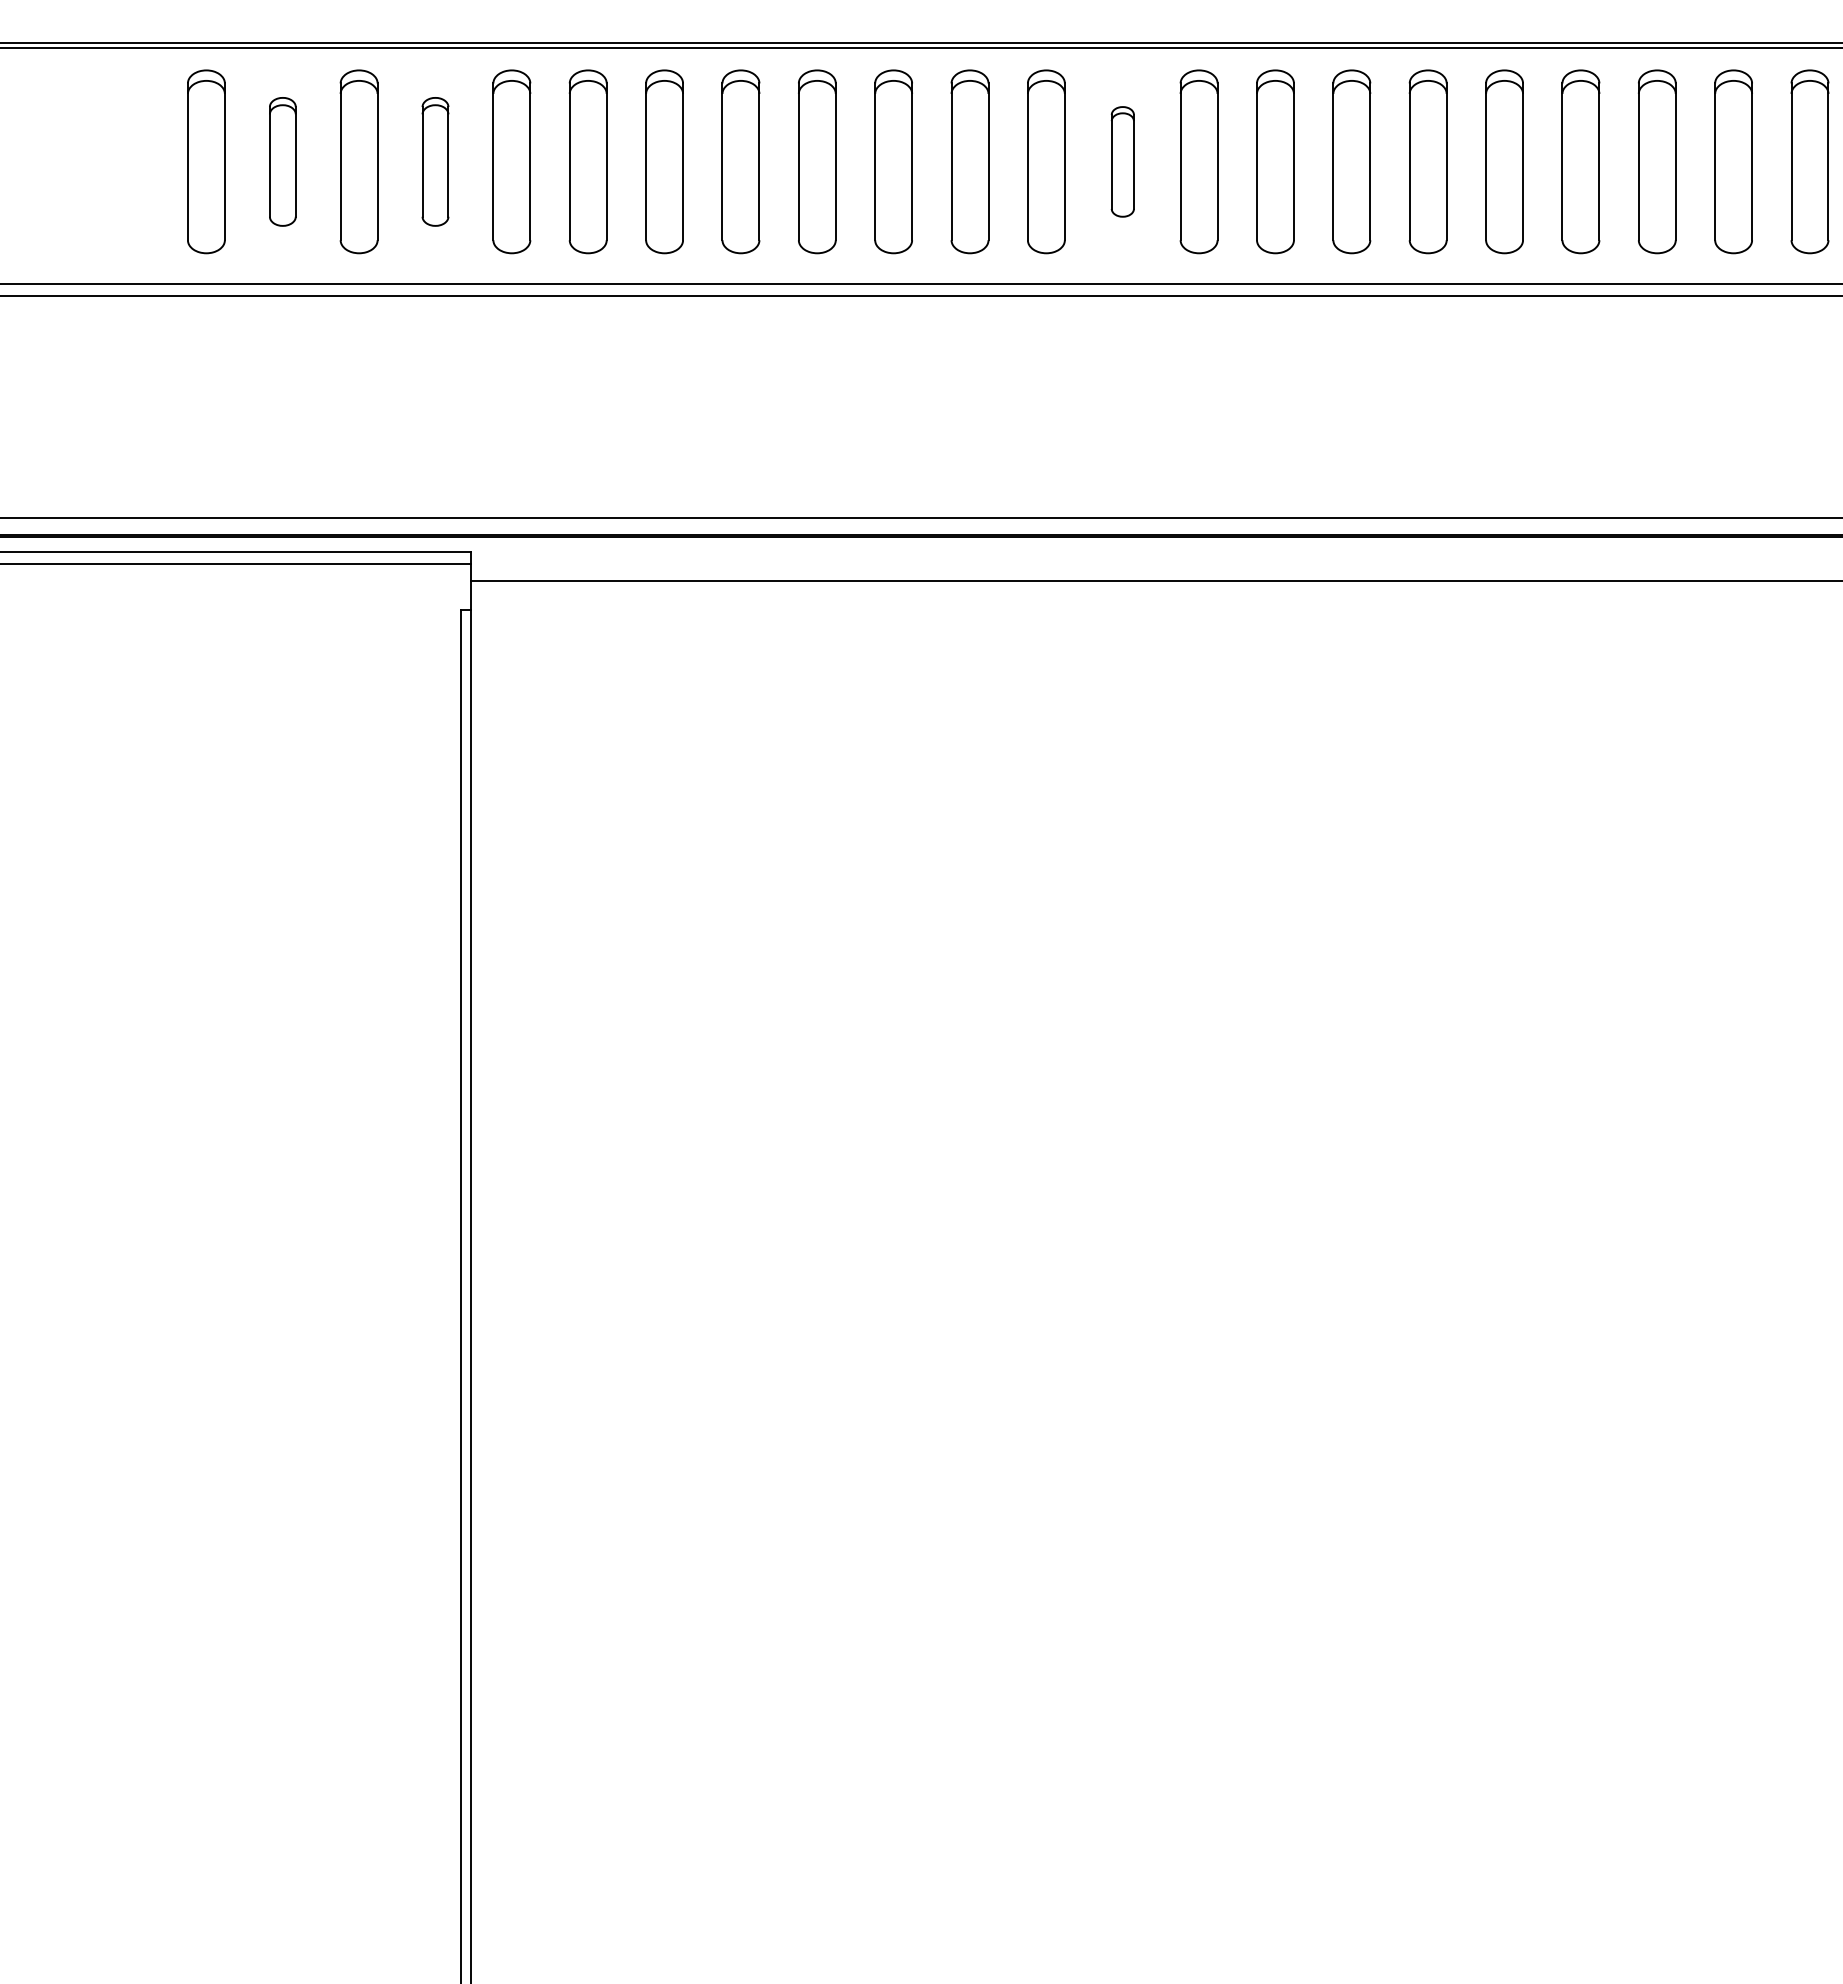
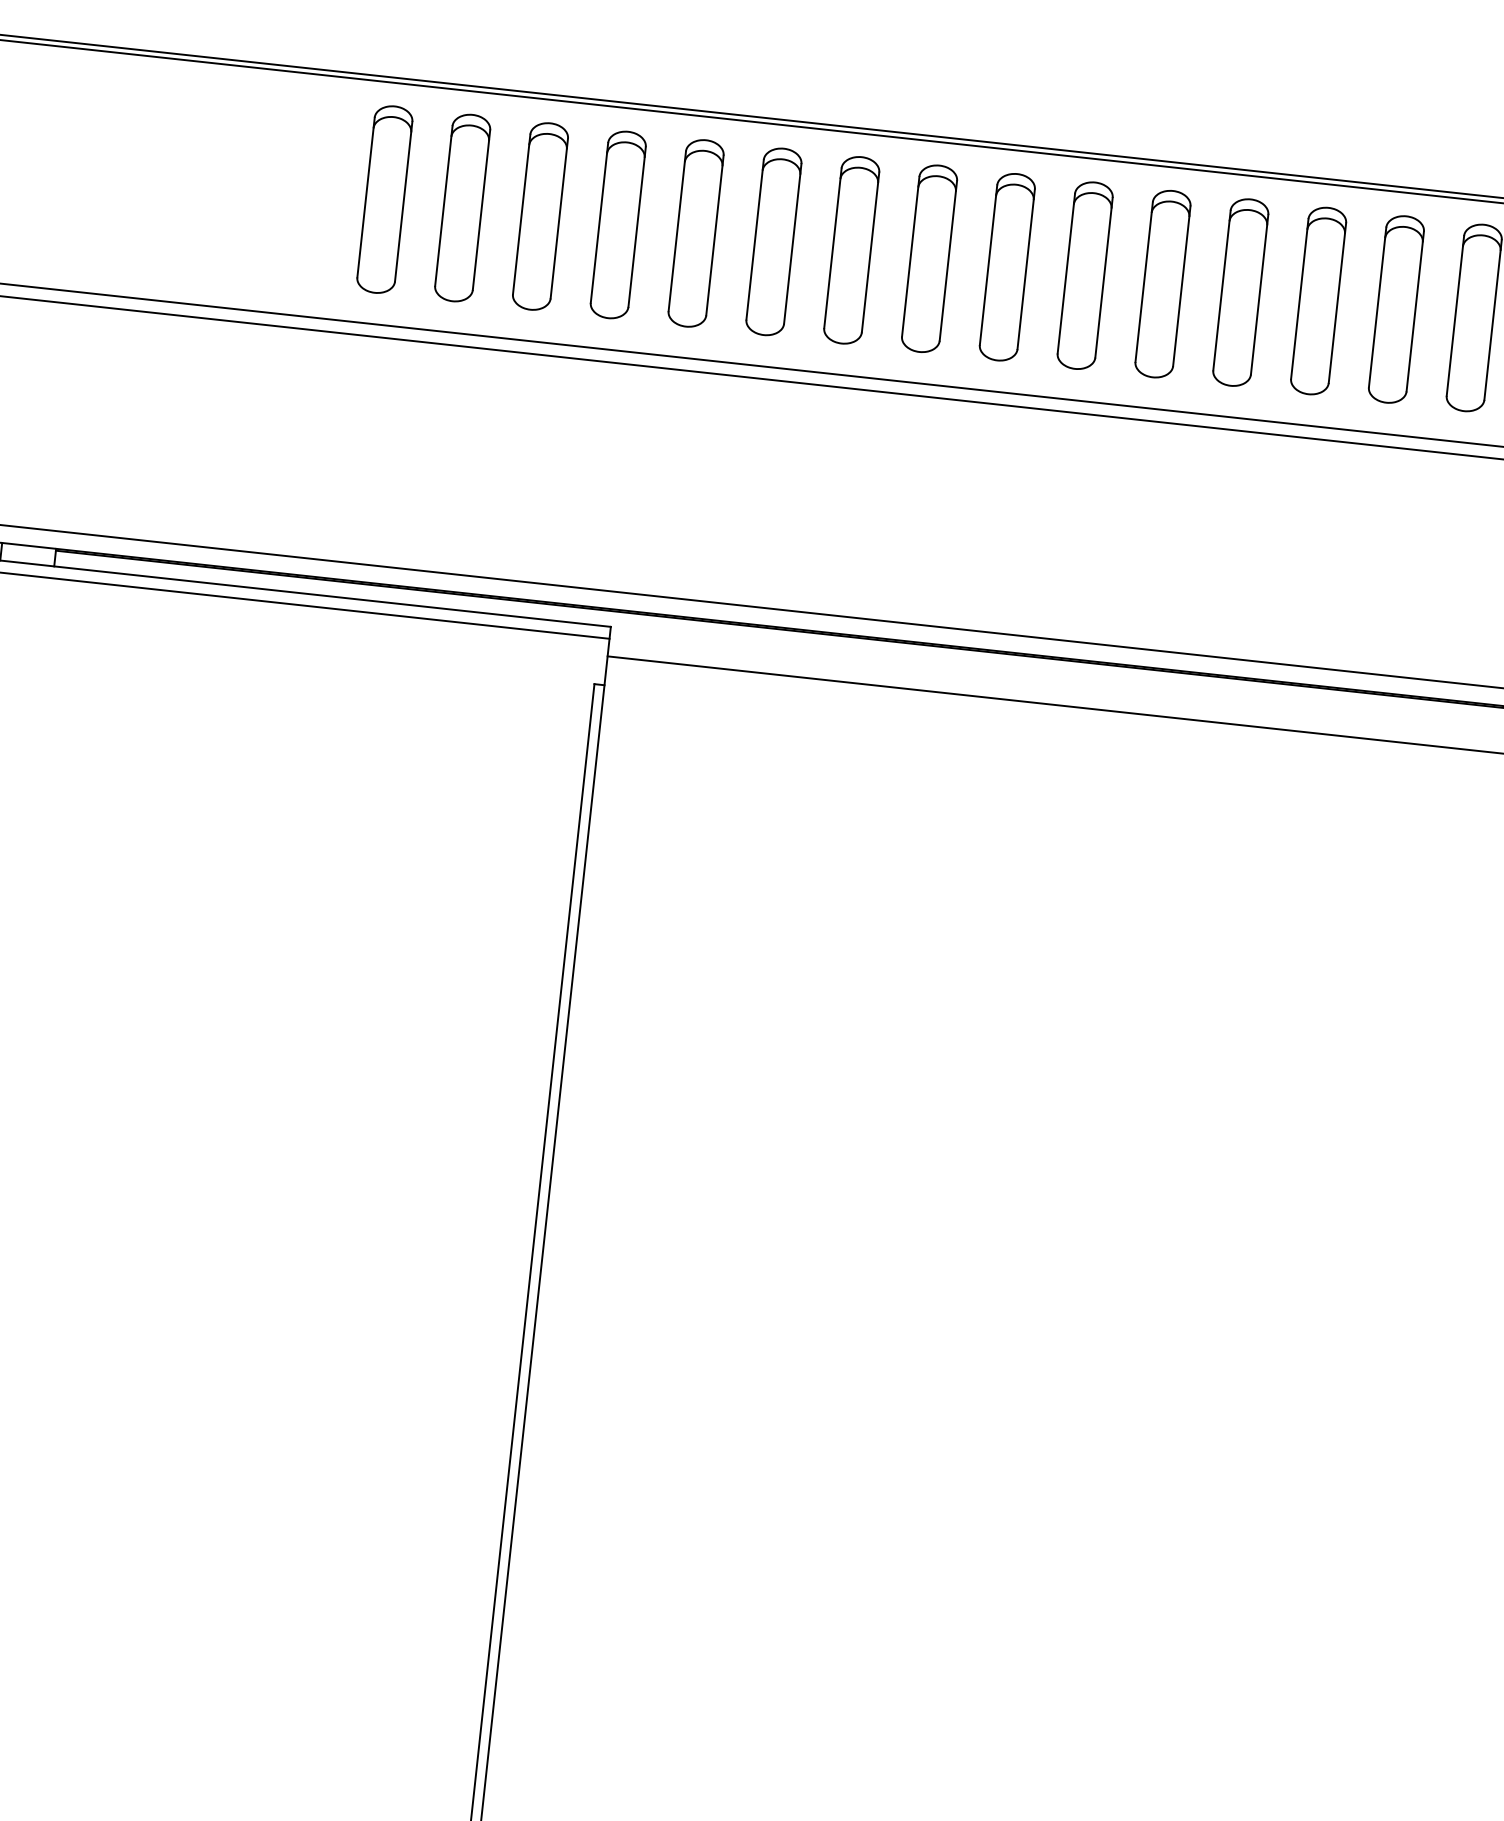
part: (282, 161) -> (462, 207), size x1.43
part: (435, 161) -> (618, 224), size x1.43
part: (1122, 161) -> (1318, 300), size x1.67

